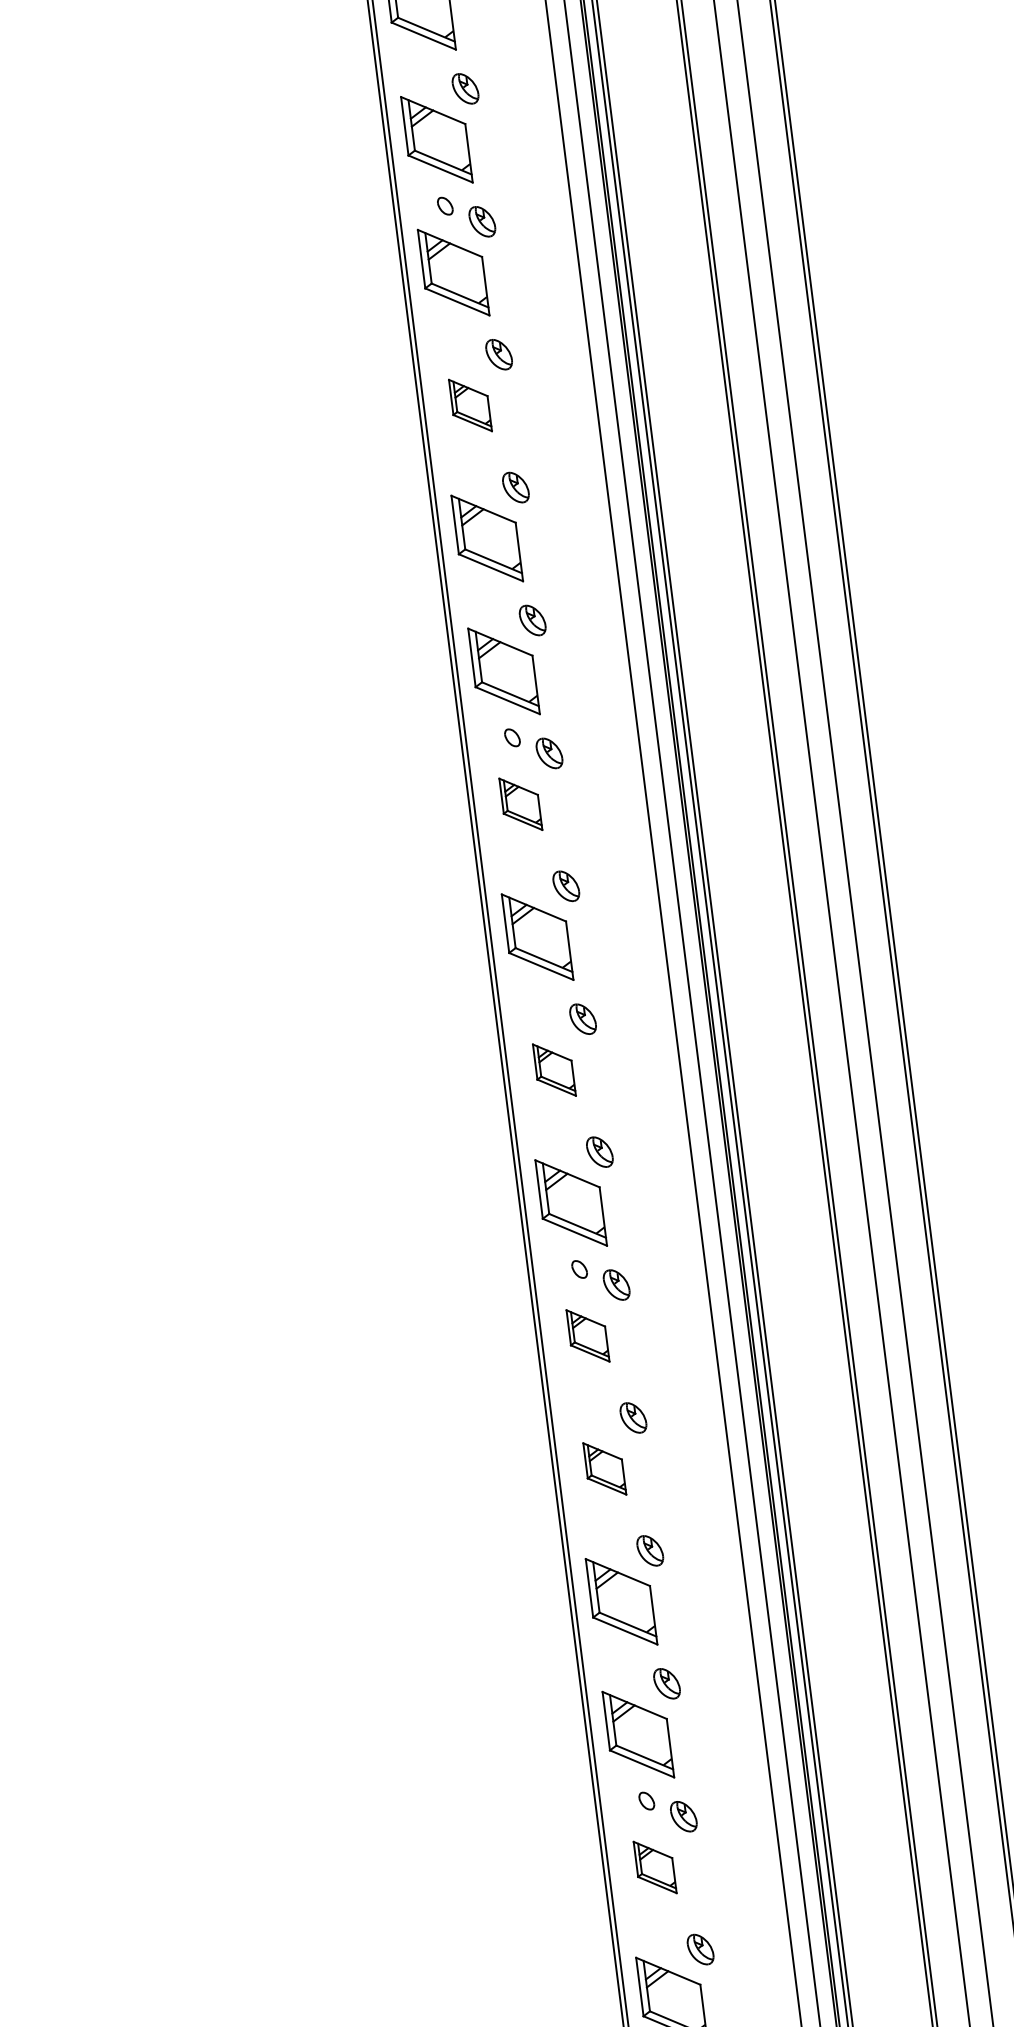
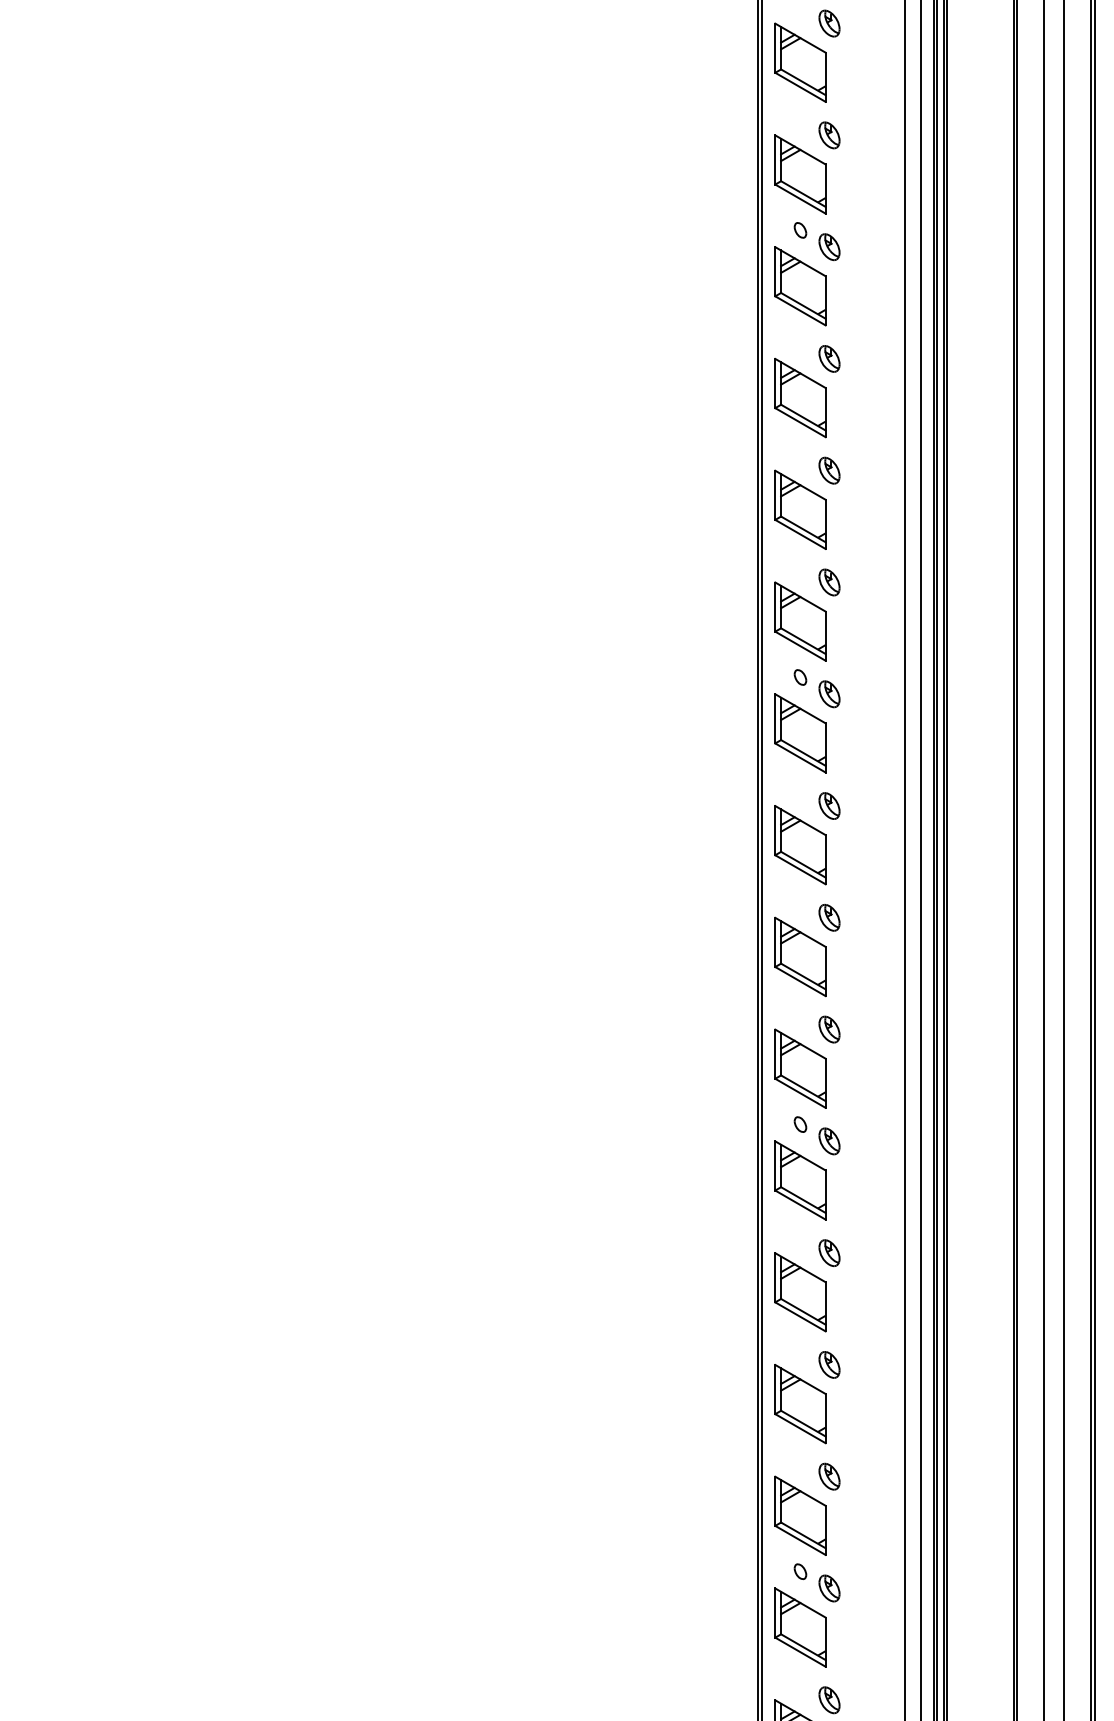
part: (470, 404) -> (800, 397), size x1.67
part: (520, 804) -> (800, 733), size x1.67
part: (554, 1069) -> (800, 956), size x1.67
part: (588, 1335) -> (800, 1180), size x1.67
part: (604, 1469) -> (800, 1292), size x1.67
part: (655, 1867) -> (800, 1627), size x1.67

